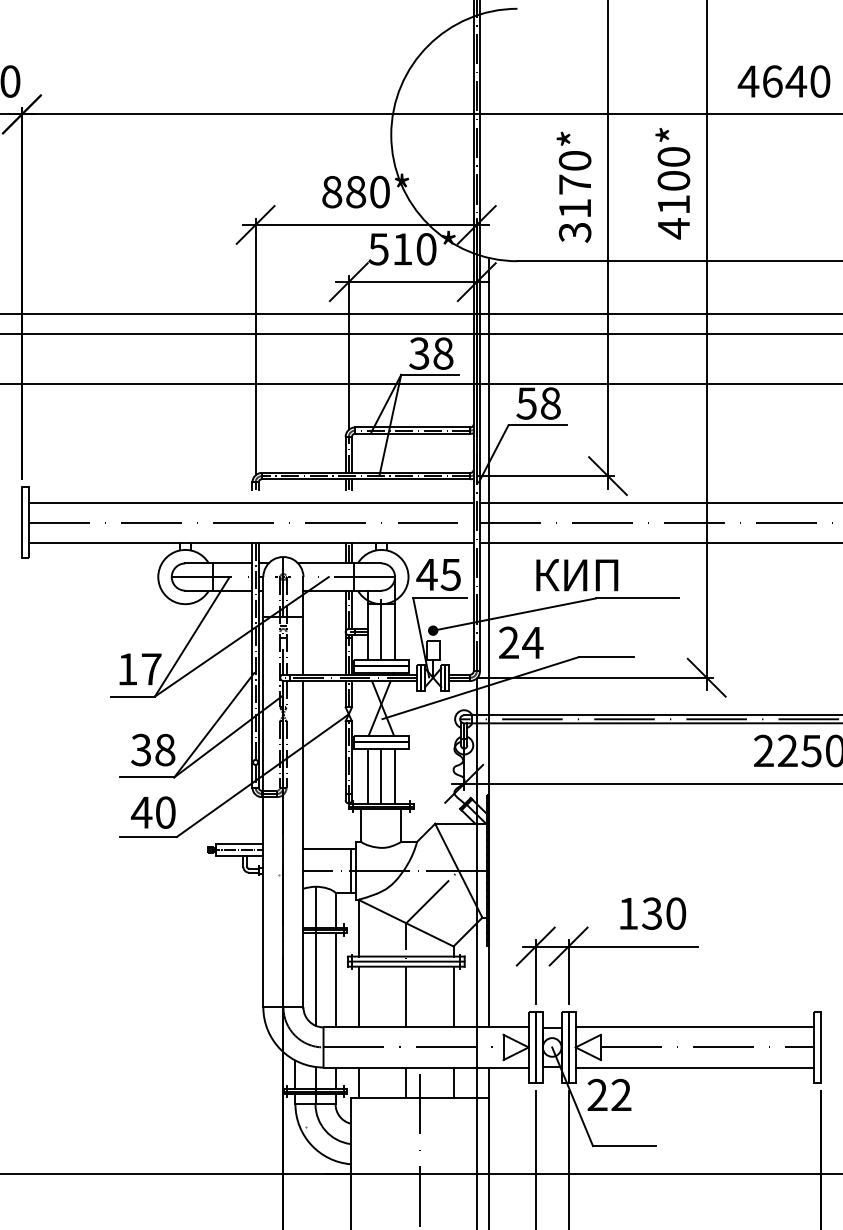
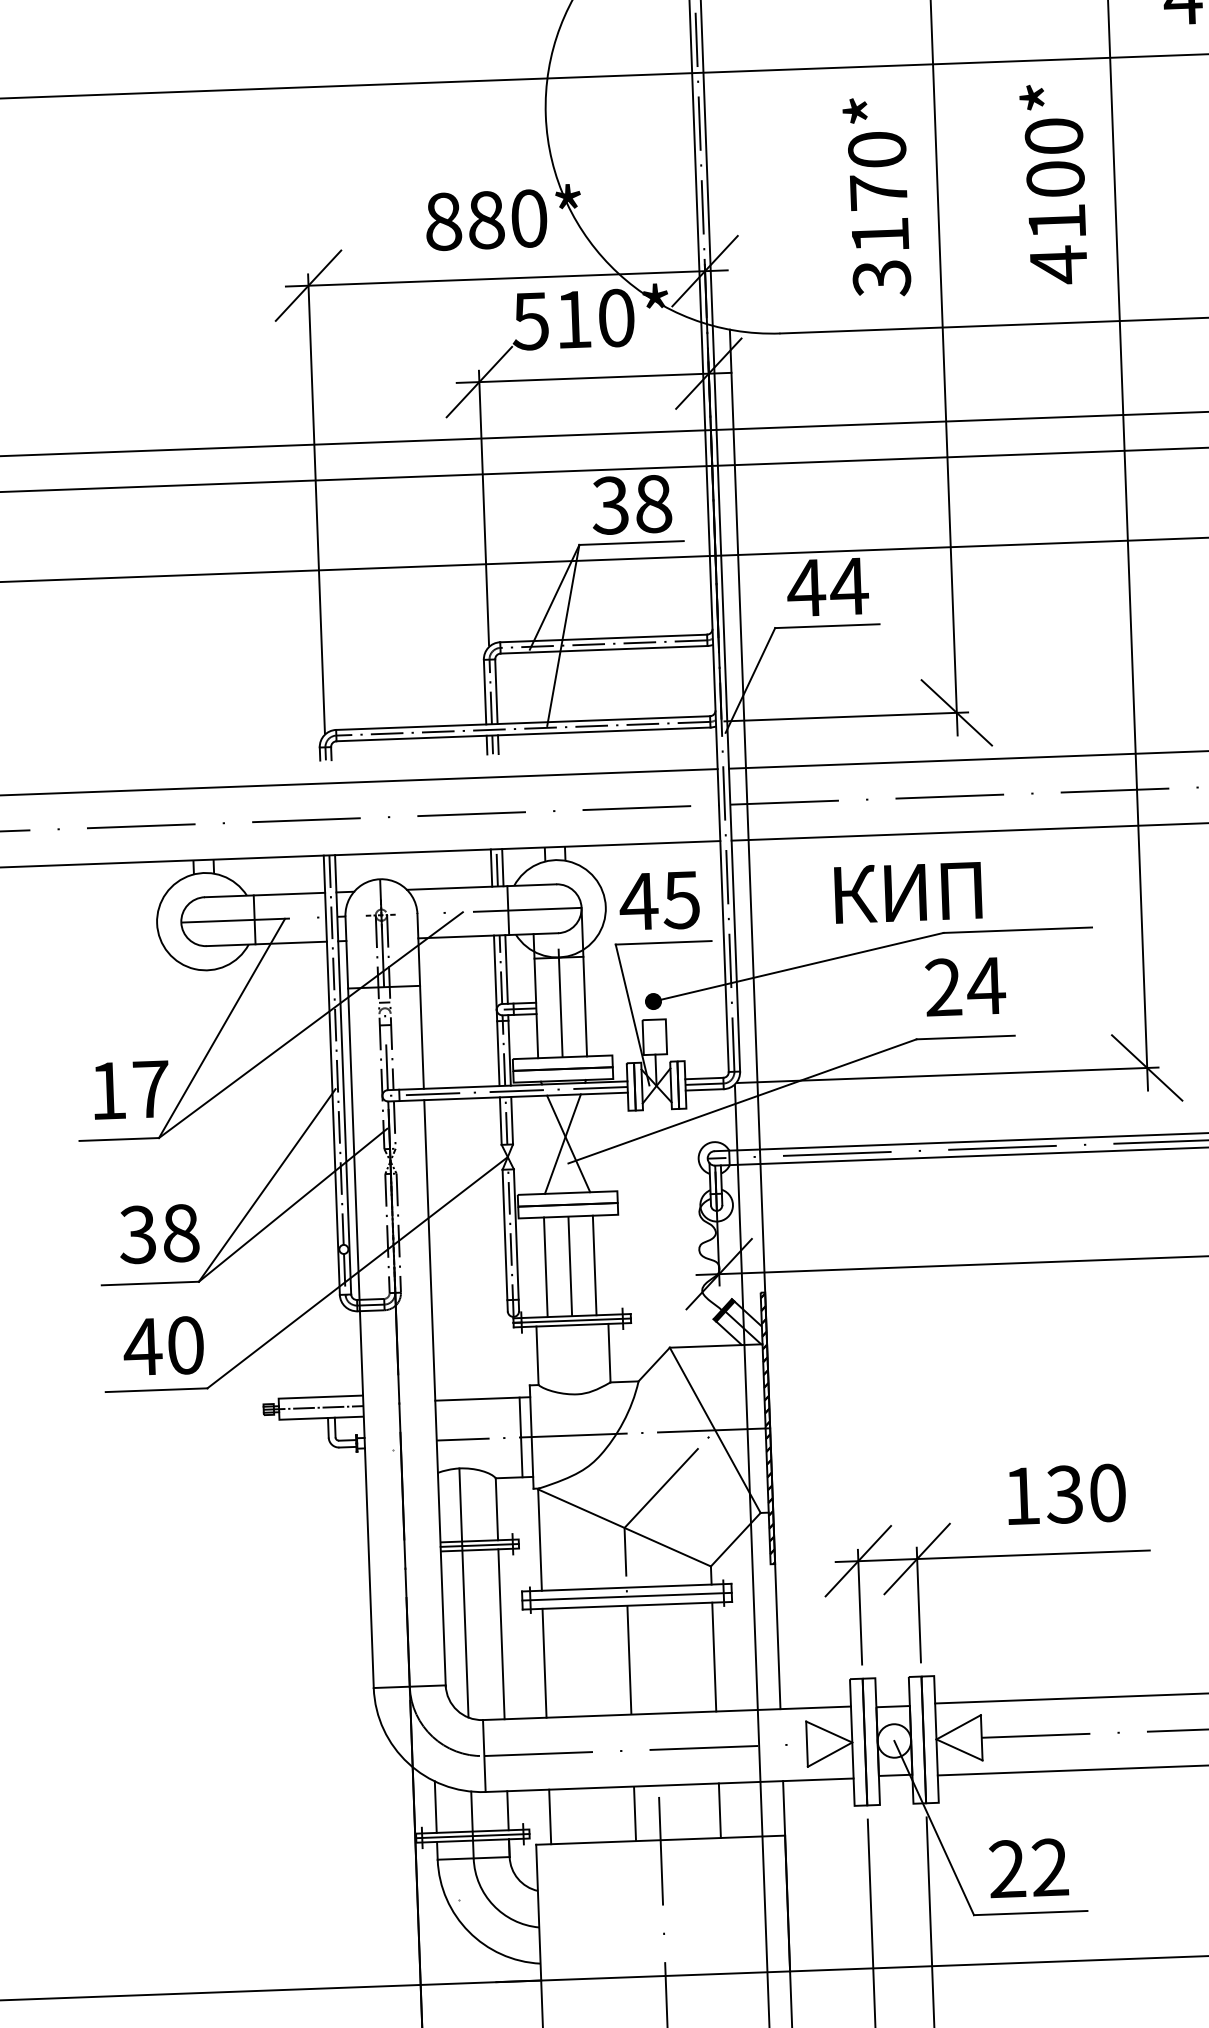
text: (538, 403) -> (827, 587), 58 -> 44
text: (521, 642) -> (965, 986), moved
text: (609, 1094) -> (1028, 1867), moved

